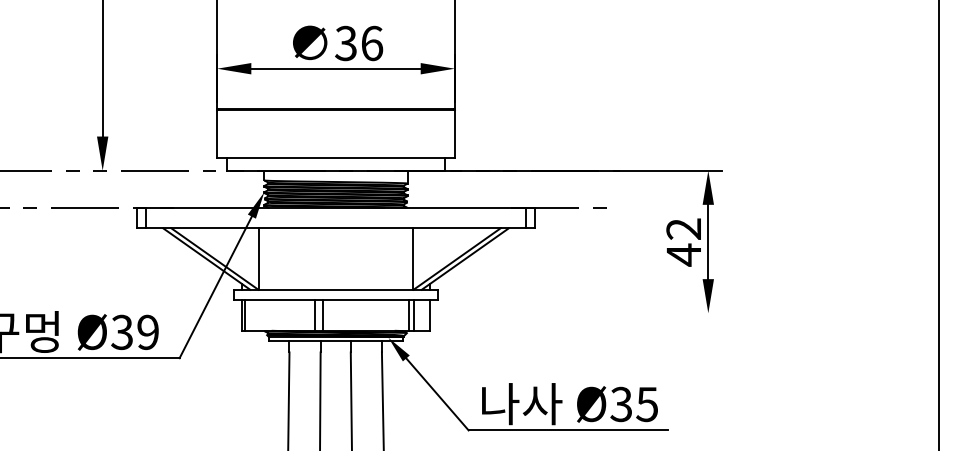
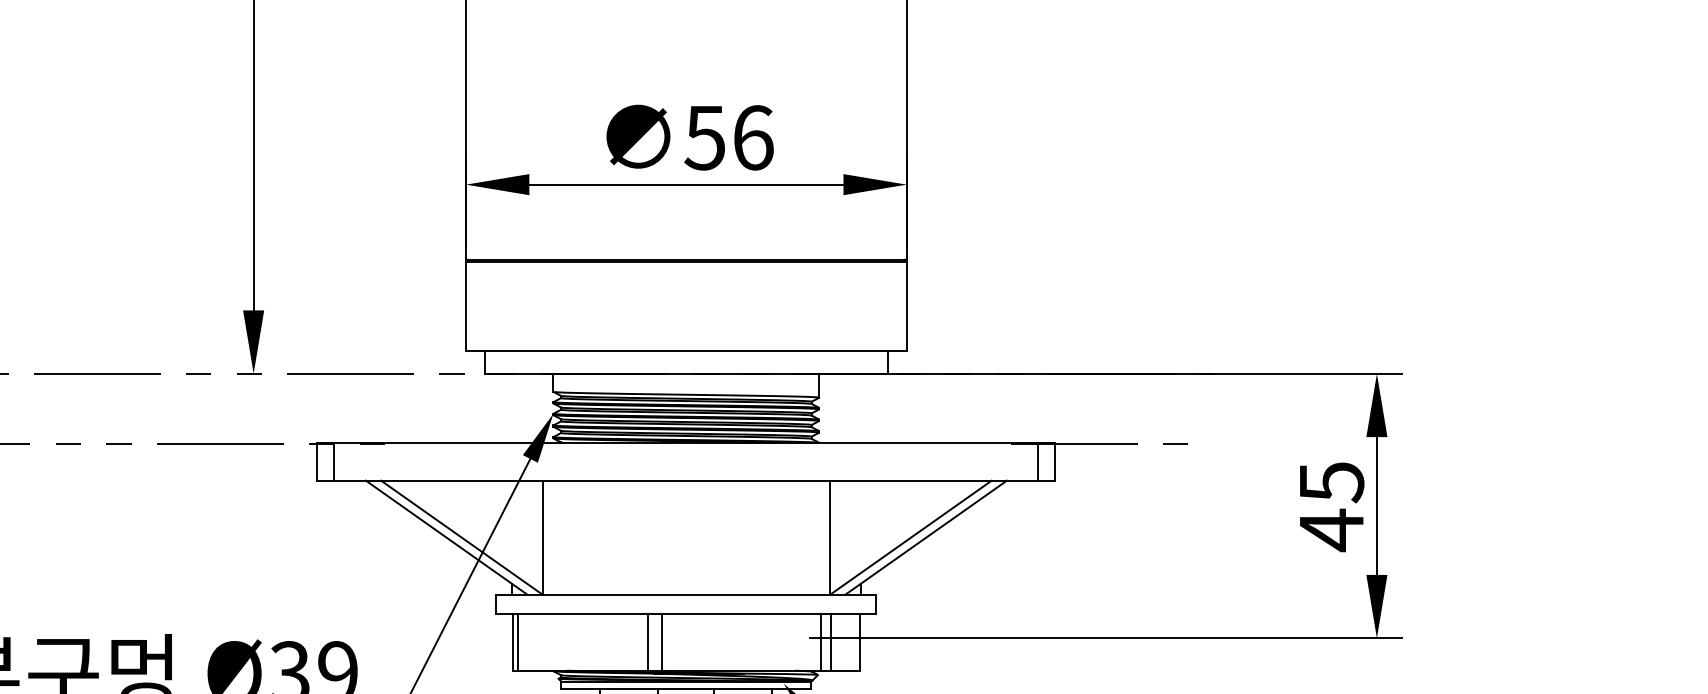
text: (345, 42) -> (703, 136), 36 -> 56
text: (683, 229) -> (1330, 482), 42 -> 45
line: (561, 313) -> (1104, 638), added

